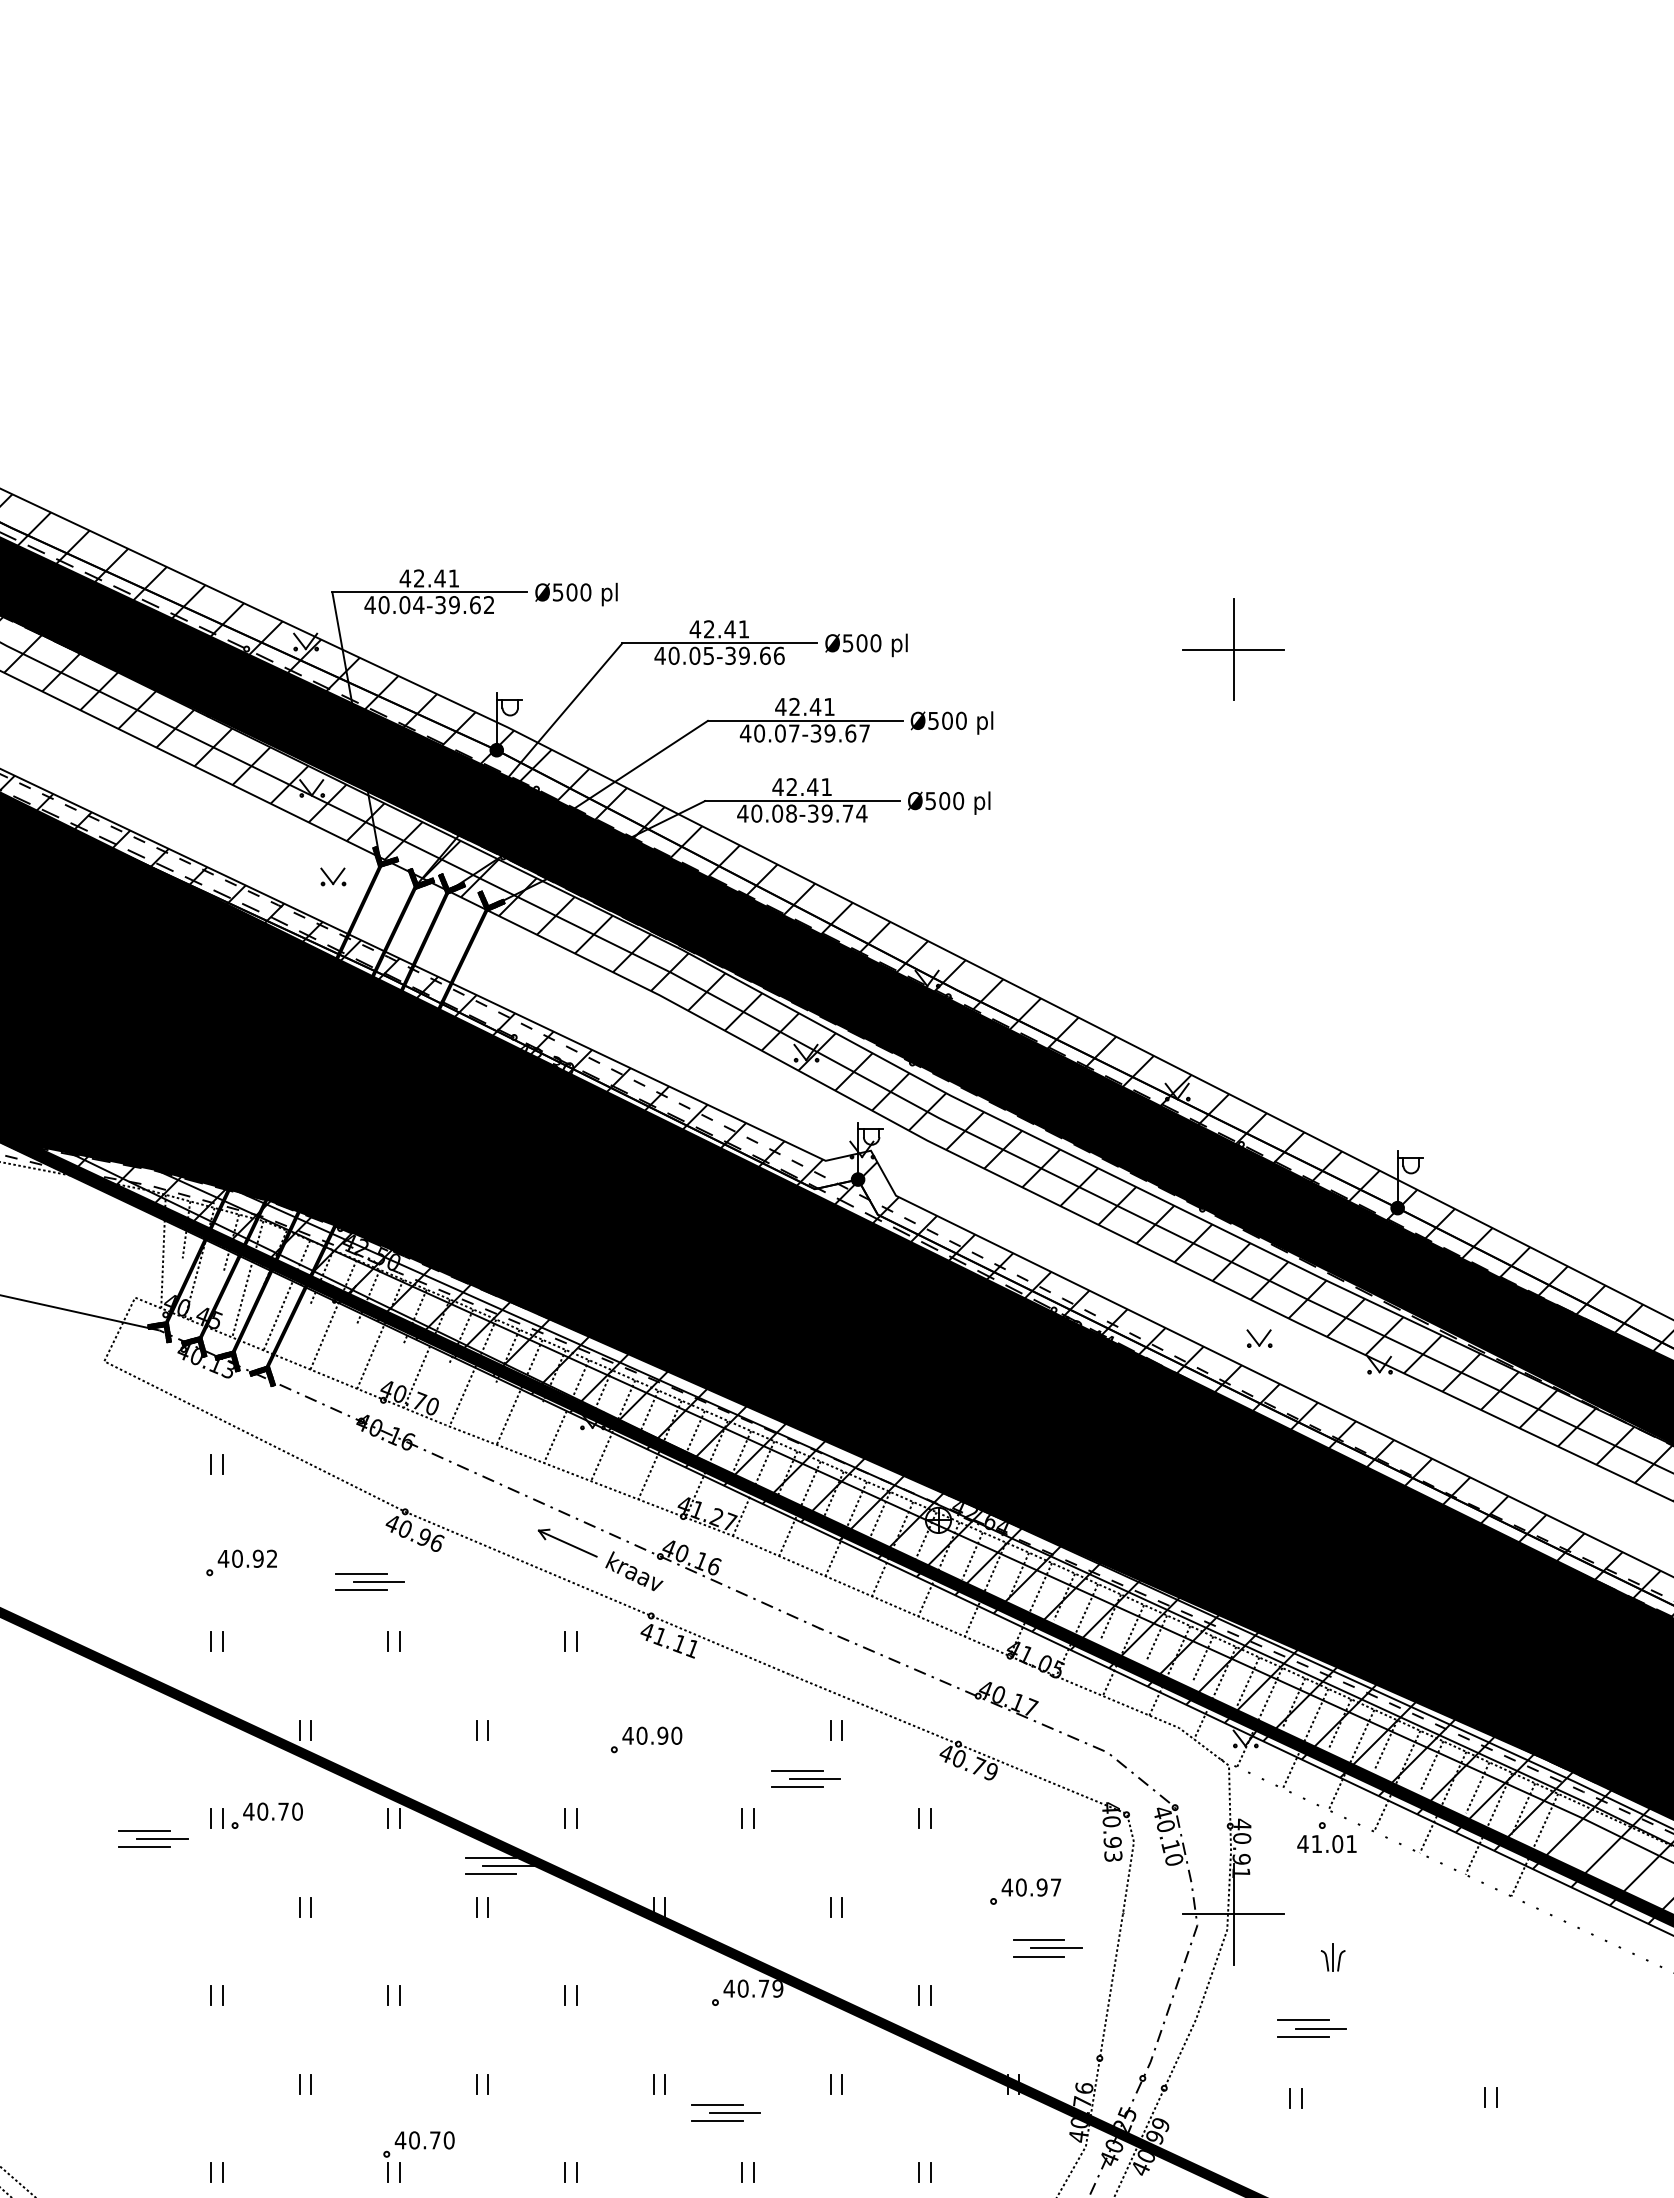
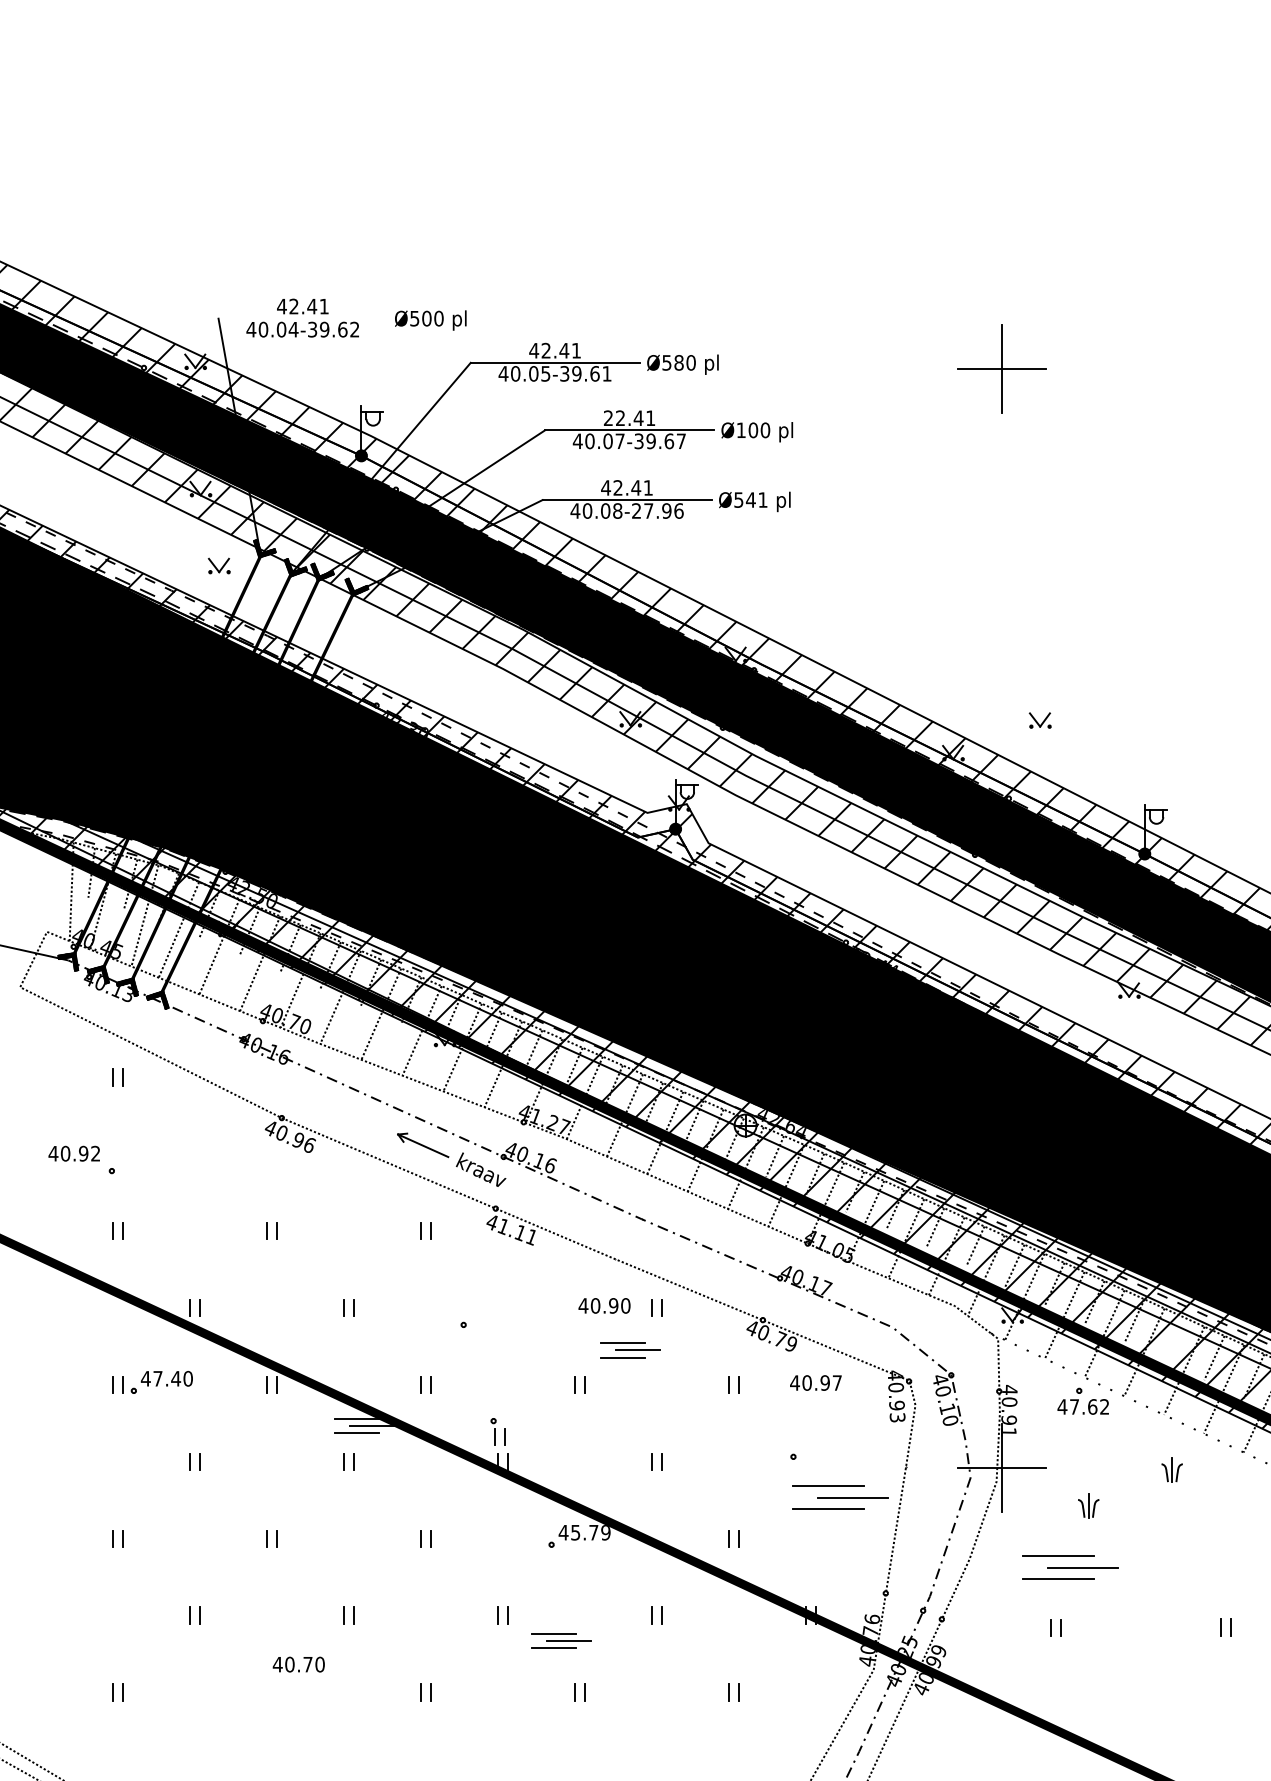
line: (429, 592) -> (302, 318), removed
text: (861, 643) -> (678, 363), Ø500 -> Ø580
text: (778, 655) -> (606, 373), 40.05-39.66 -> 40.05-39.61
text: (780, 706) -> (608, 417), 42.41 -> 22.41
text: (933, 720) -> (741, 430), Ø500 -> Ø100
text: (951, 801) -> (756, 500), Ø500 -> Ø541
text: (837, 813) -> (657, 510), 40.08-39.74 -> 40.08-27.96
part: (1259, 1338) -> (1040, 720), moved
text: (246, 1558) -> (73, 1153), moved
part: (369, 1581) -> (250, 1178), removed
text: (652, 1735) -> (604, 1305), moved
line: (1431, 1766) -> (1174, 1339), removed
text: (273, 1811) -> (167, 1378), 40.70 -> 47.40
part: (153, 1838) -> (62, 1402), removed
text: (1333, 1843) -> (1088, 1406), 41.01 -> 47.62
text: (1031, 1887) -> (815, 1383), moved
part: (1428, 1916) -> (1171, 1469), added
part: (1047, 1948) -> (840, 1497), size x1.6
text: (742, 1988) -> (575, 1532), 40.79 -> 45.79
part: (1311, 2028) -> (1069, 1567), size x1.6
part: (391, 2166) -> (497, 1431), moved

